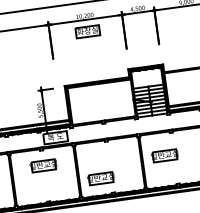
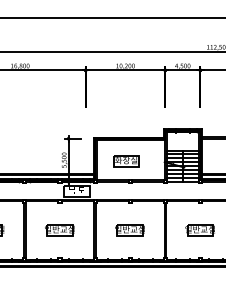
part: (87, 31) -> (126, 161), moved
part: (164, 155) -> (199, 230), moved
part: (43, 165) -> (59, 230), moved
part: (100, 178) -> (129, 230), moved

